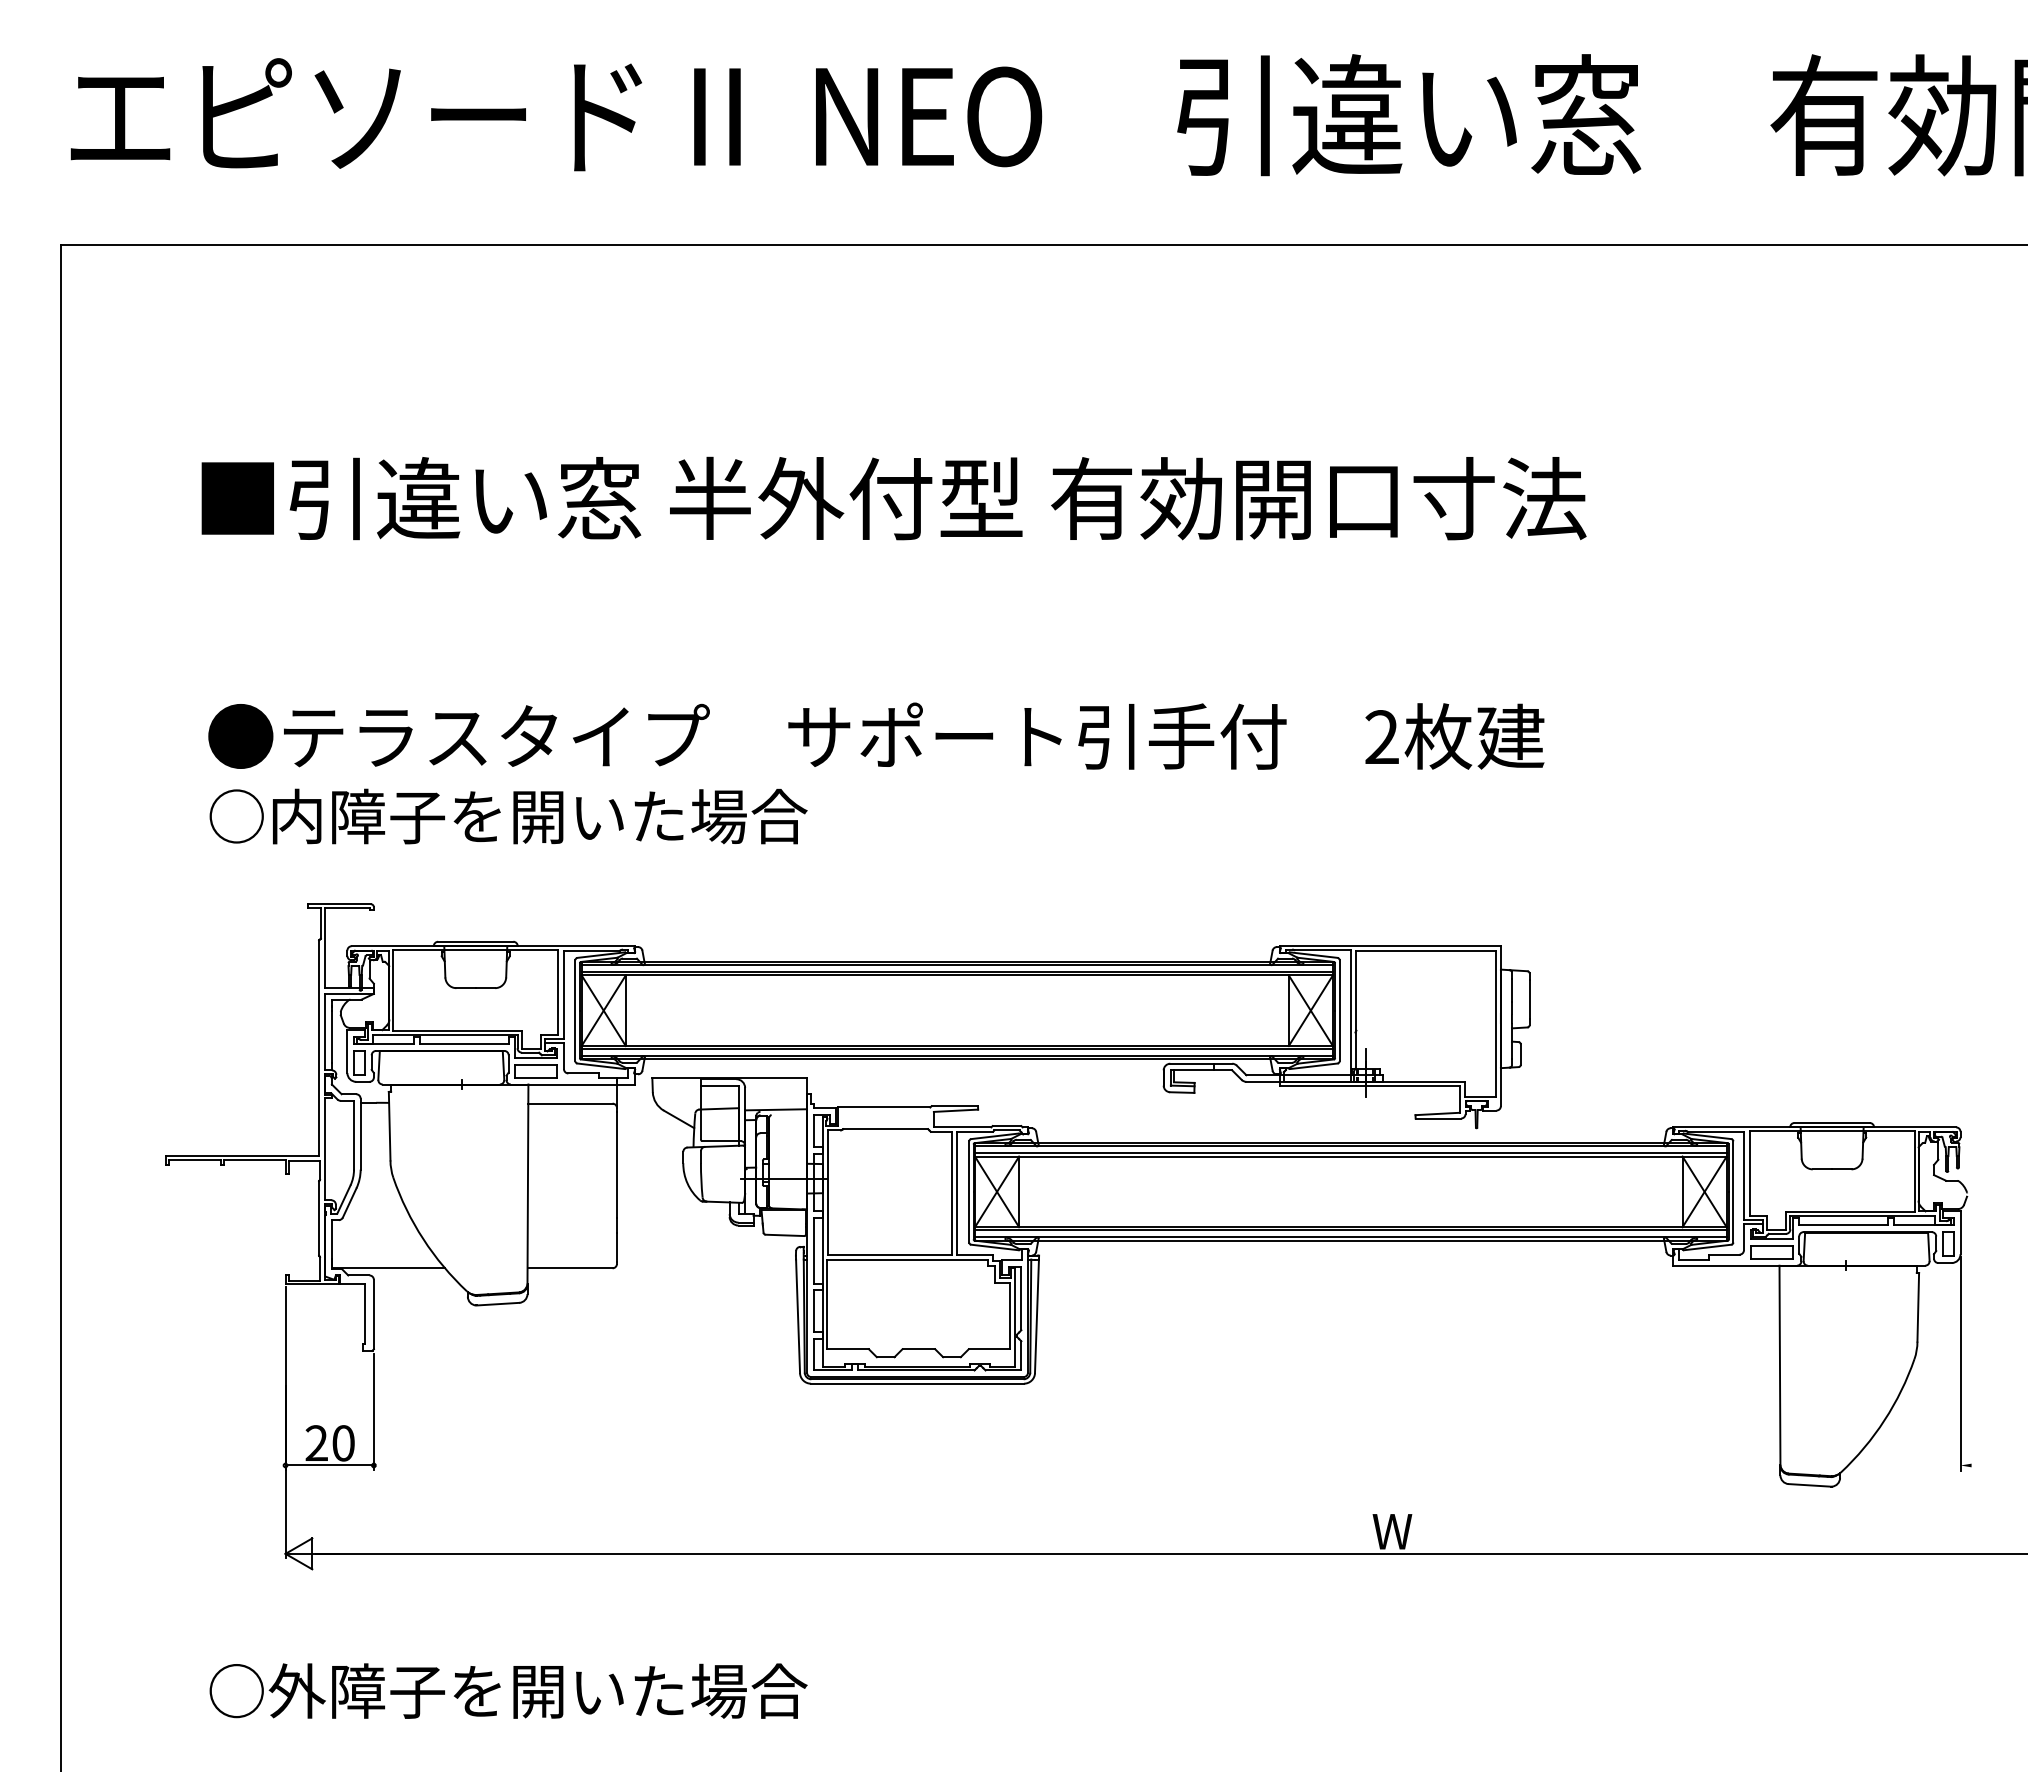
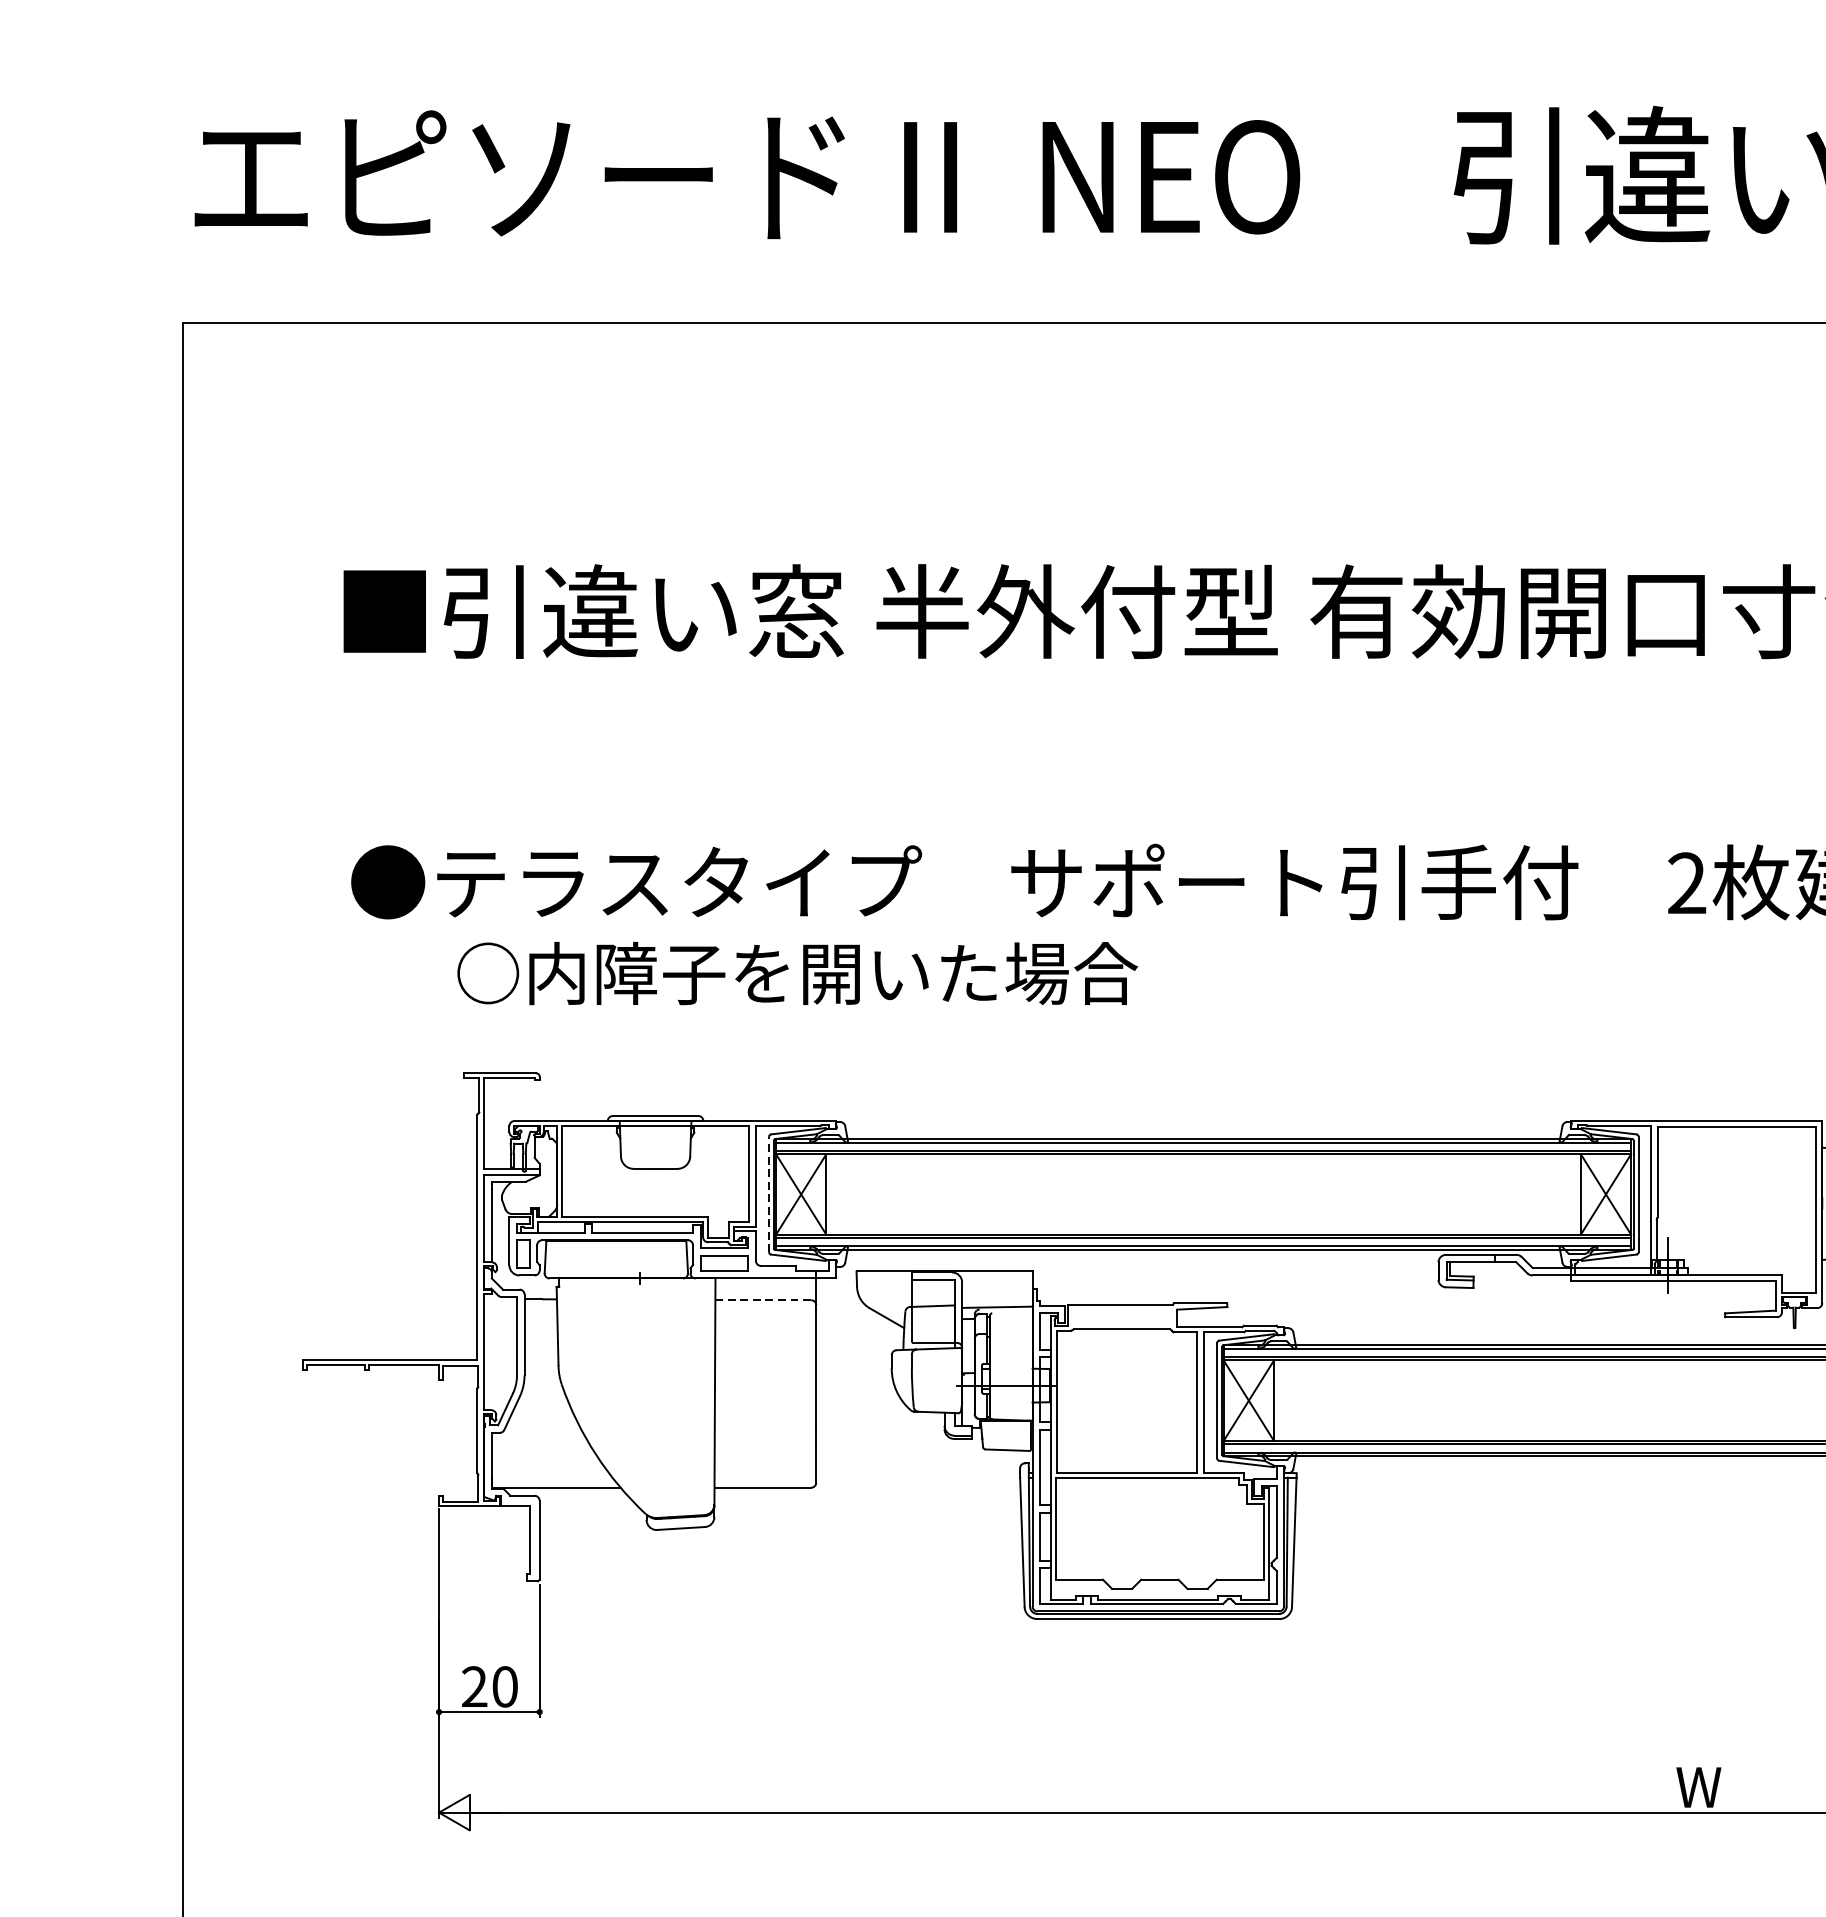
text: (508, 816) -> (797, 973), moved
line: (575, 1010) -> (769, 1194), solid -> dashed
line: (570, 1103) -> (763, 1300), solid -> dashed

